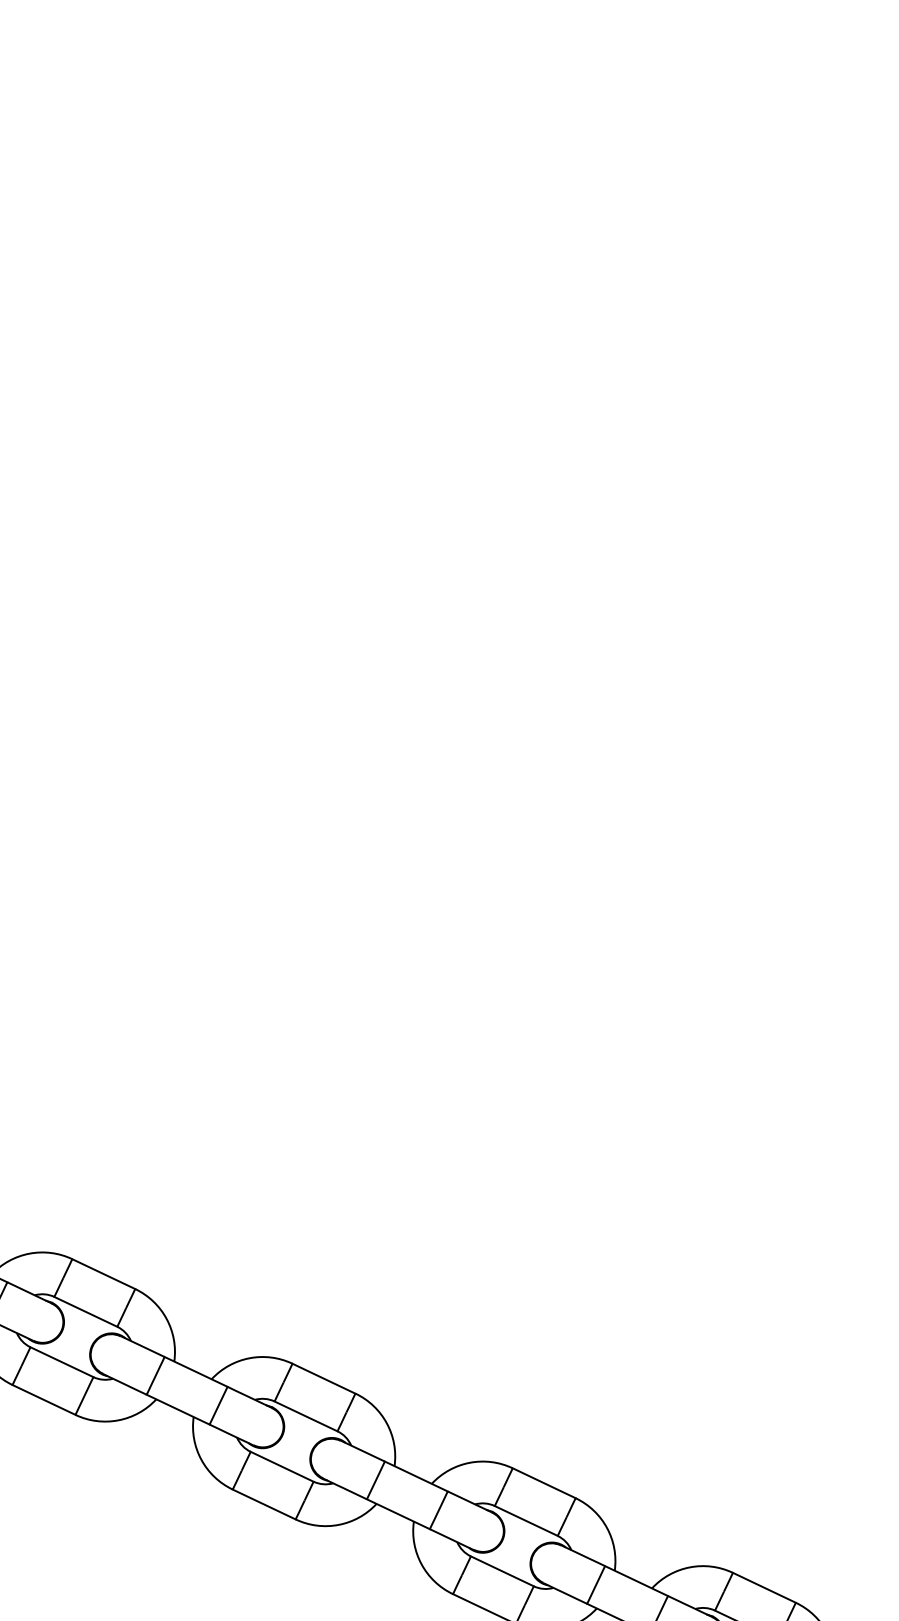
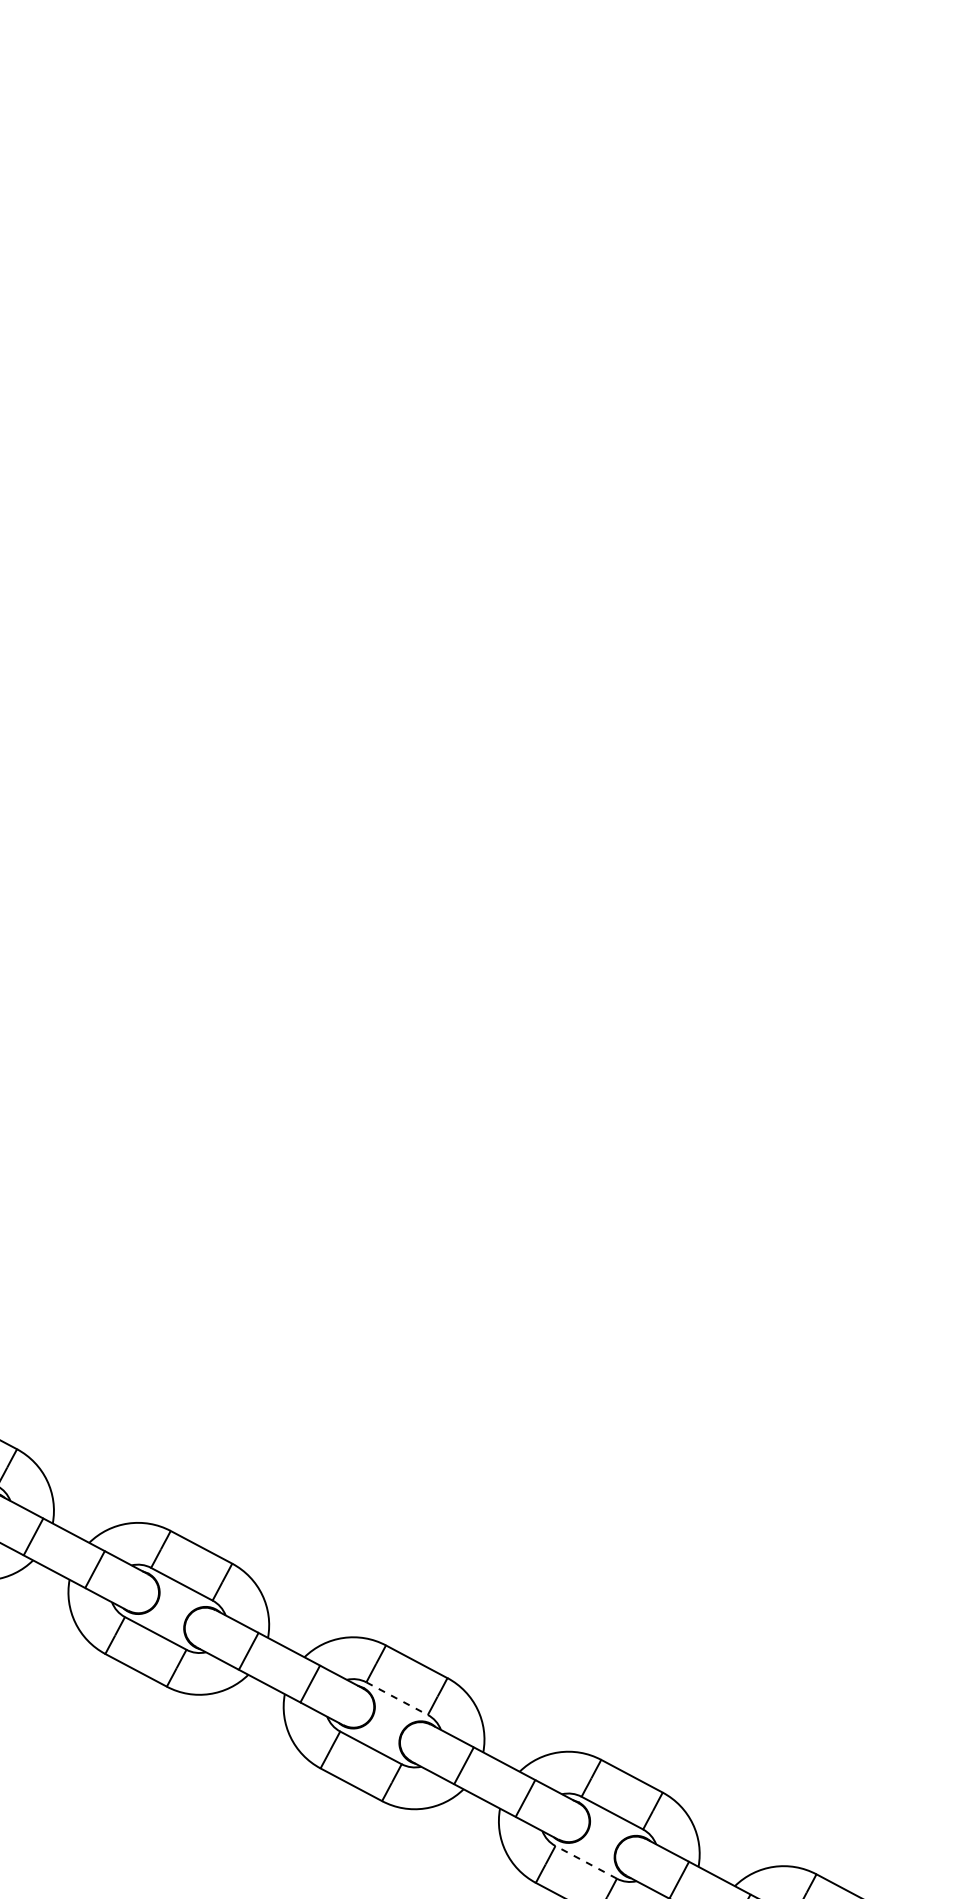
line: (306, 1416) -> (397, 1698), solid -> dashed
line: (502, 1571) -> (586, 1862), solid -> dashed

